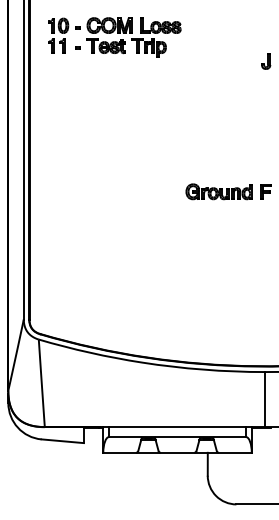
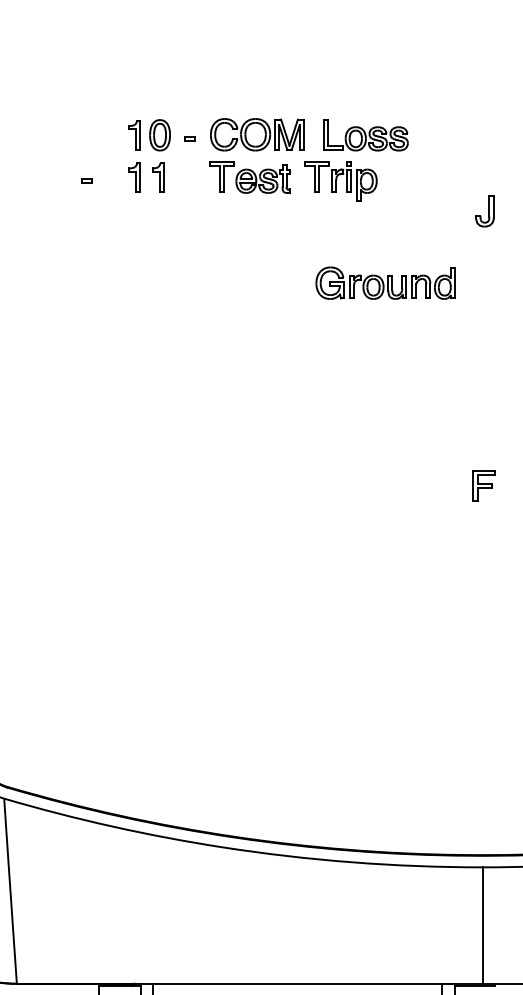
part: (114, 37) -> (267, 159), moved
part: (218, 191) -> (384, 282), moved

